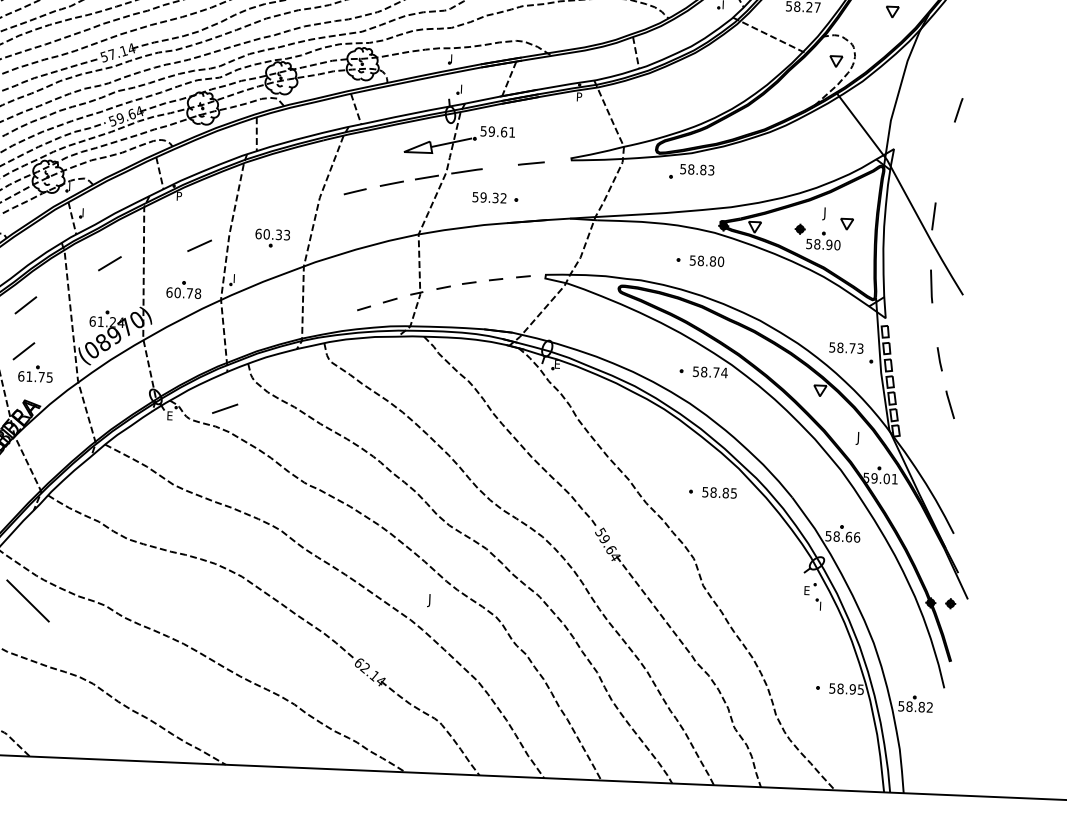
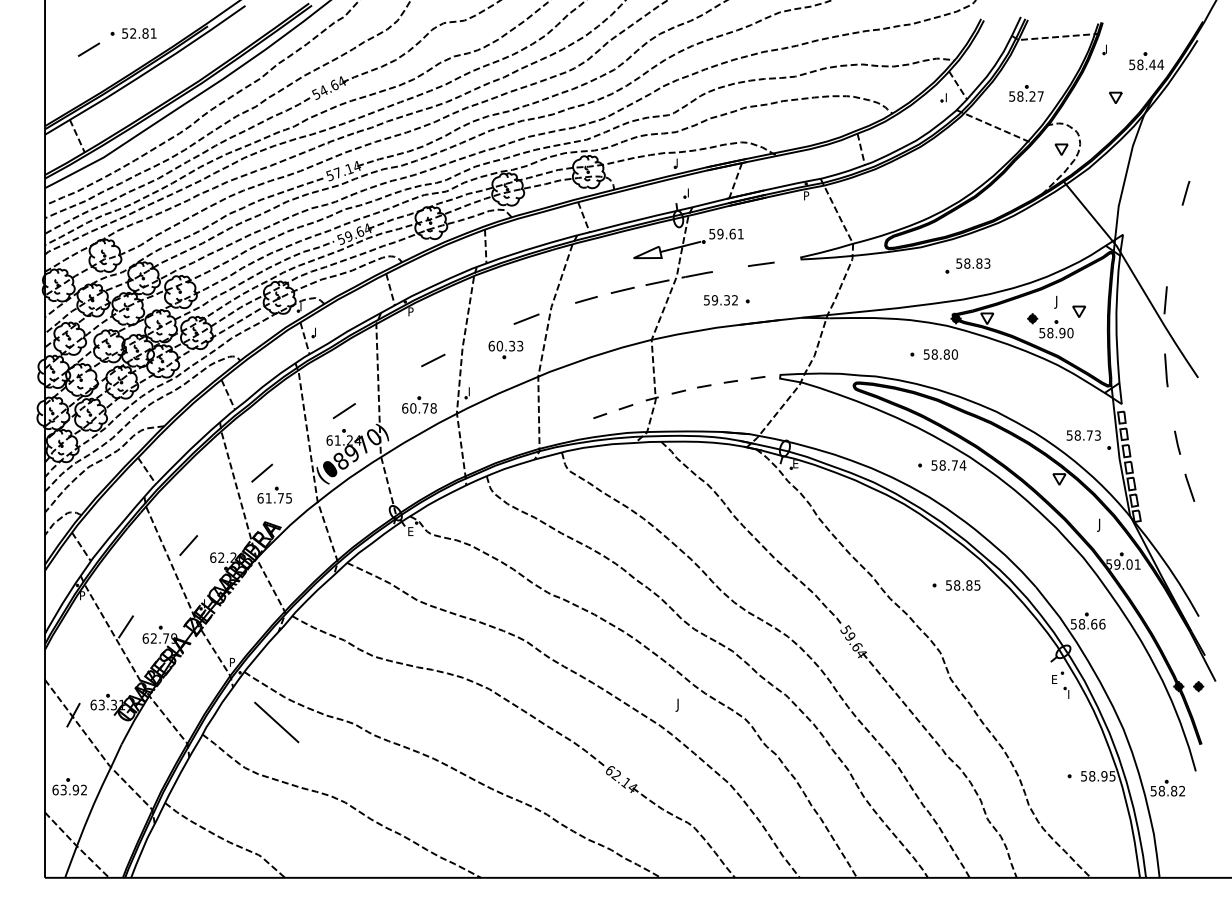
part: (691, 171) -> (967, 265), moved
line: (109, 264) -> (343, 411), moved
line: (26, 304) -> (262, 426), removed
line: (225, 408) -> (526, 318), moved

